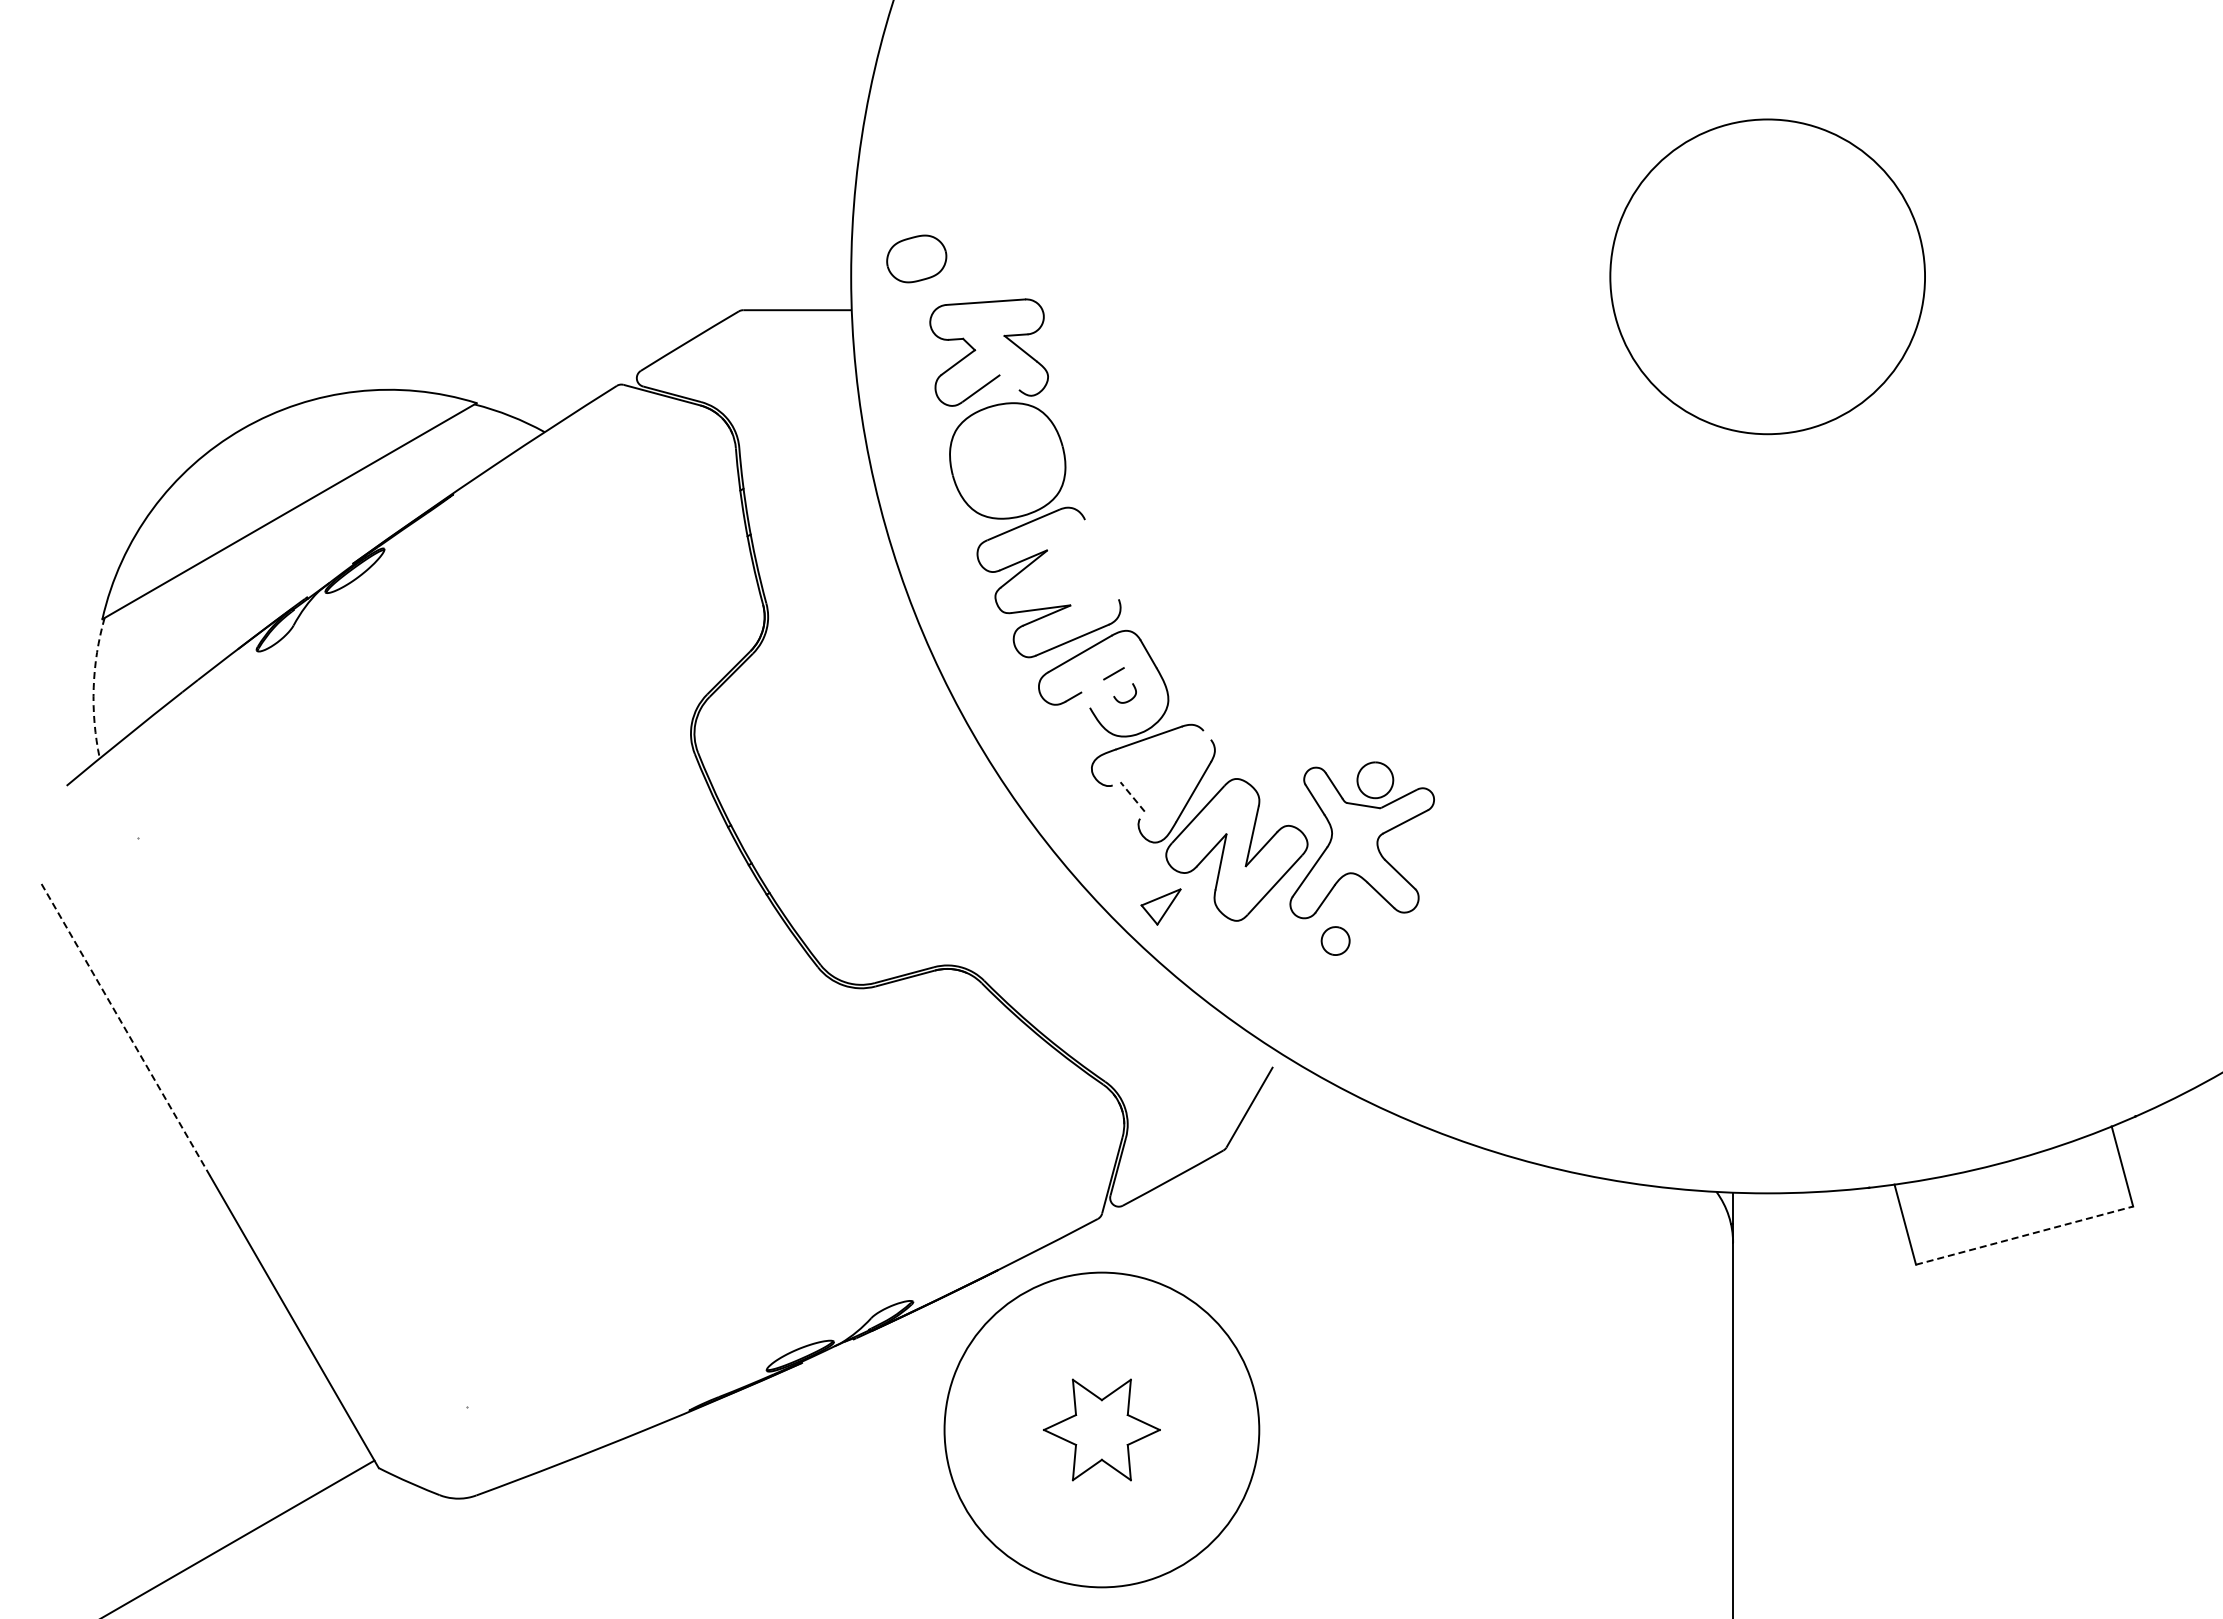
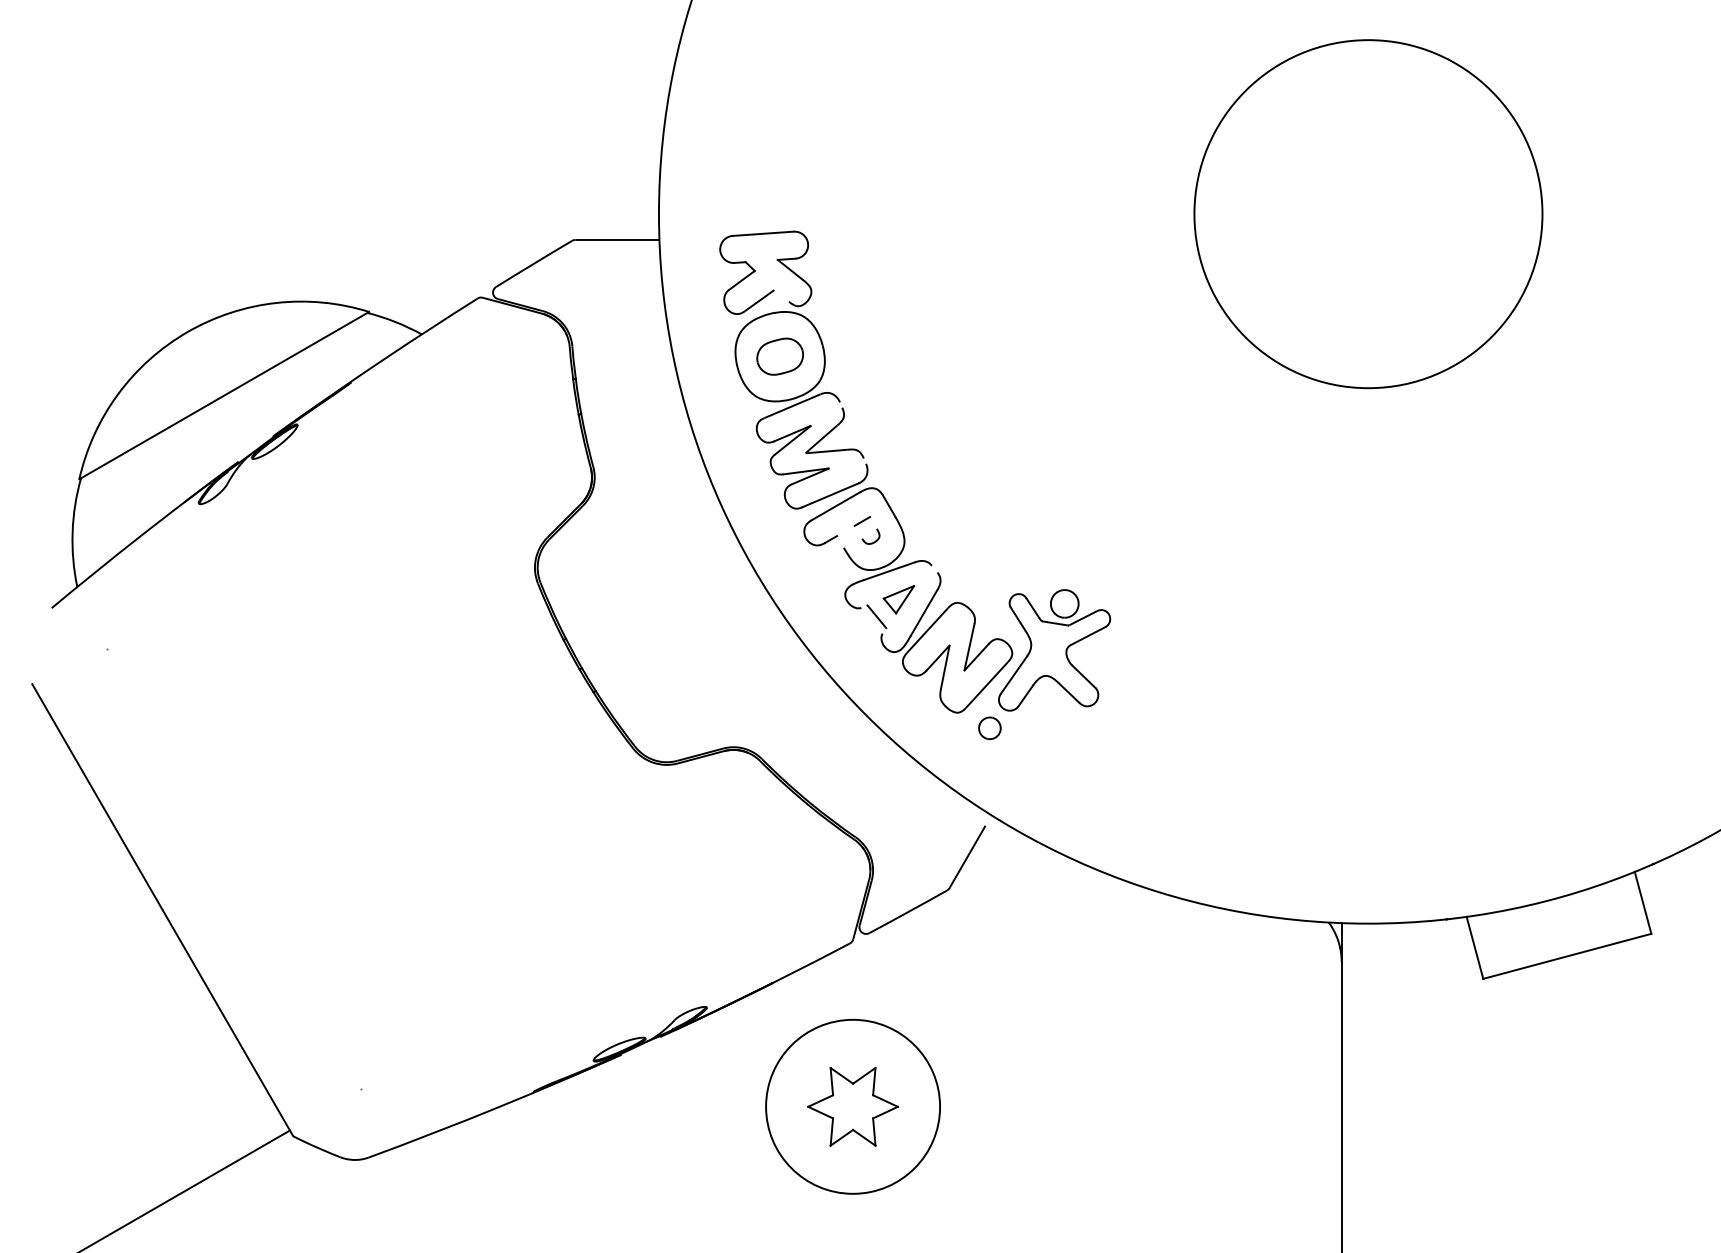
part: (916, 258) -> (779, 356), moved
circle: (1767, 276) -> (1368, 213), size x1.43
part: (1078, 559) -> (834, 432), added
arc: (93, 687) -> (72, 532), dashed -> solid
line: (1132, 796) -> (876, 616), dashed -> solid
part: (1160, 906) -> (898, 599), moved
part: (1335, 940) -> (989, 727), moved
line: (125, 1030) -> (97, 797), dashed -> solid
line: (2025, 1235) -> (1568, 956), dashed -> solid
circle: (1101, 1429) -> (852, 1106), size x0.71

